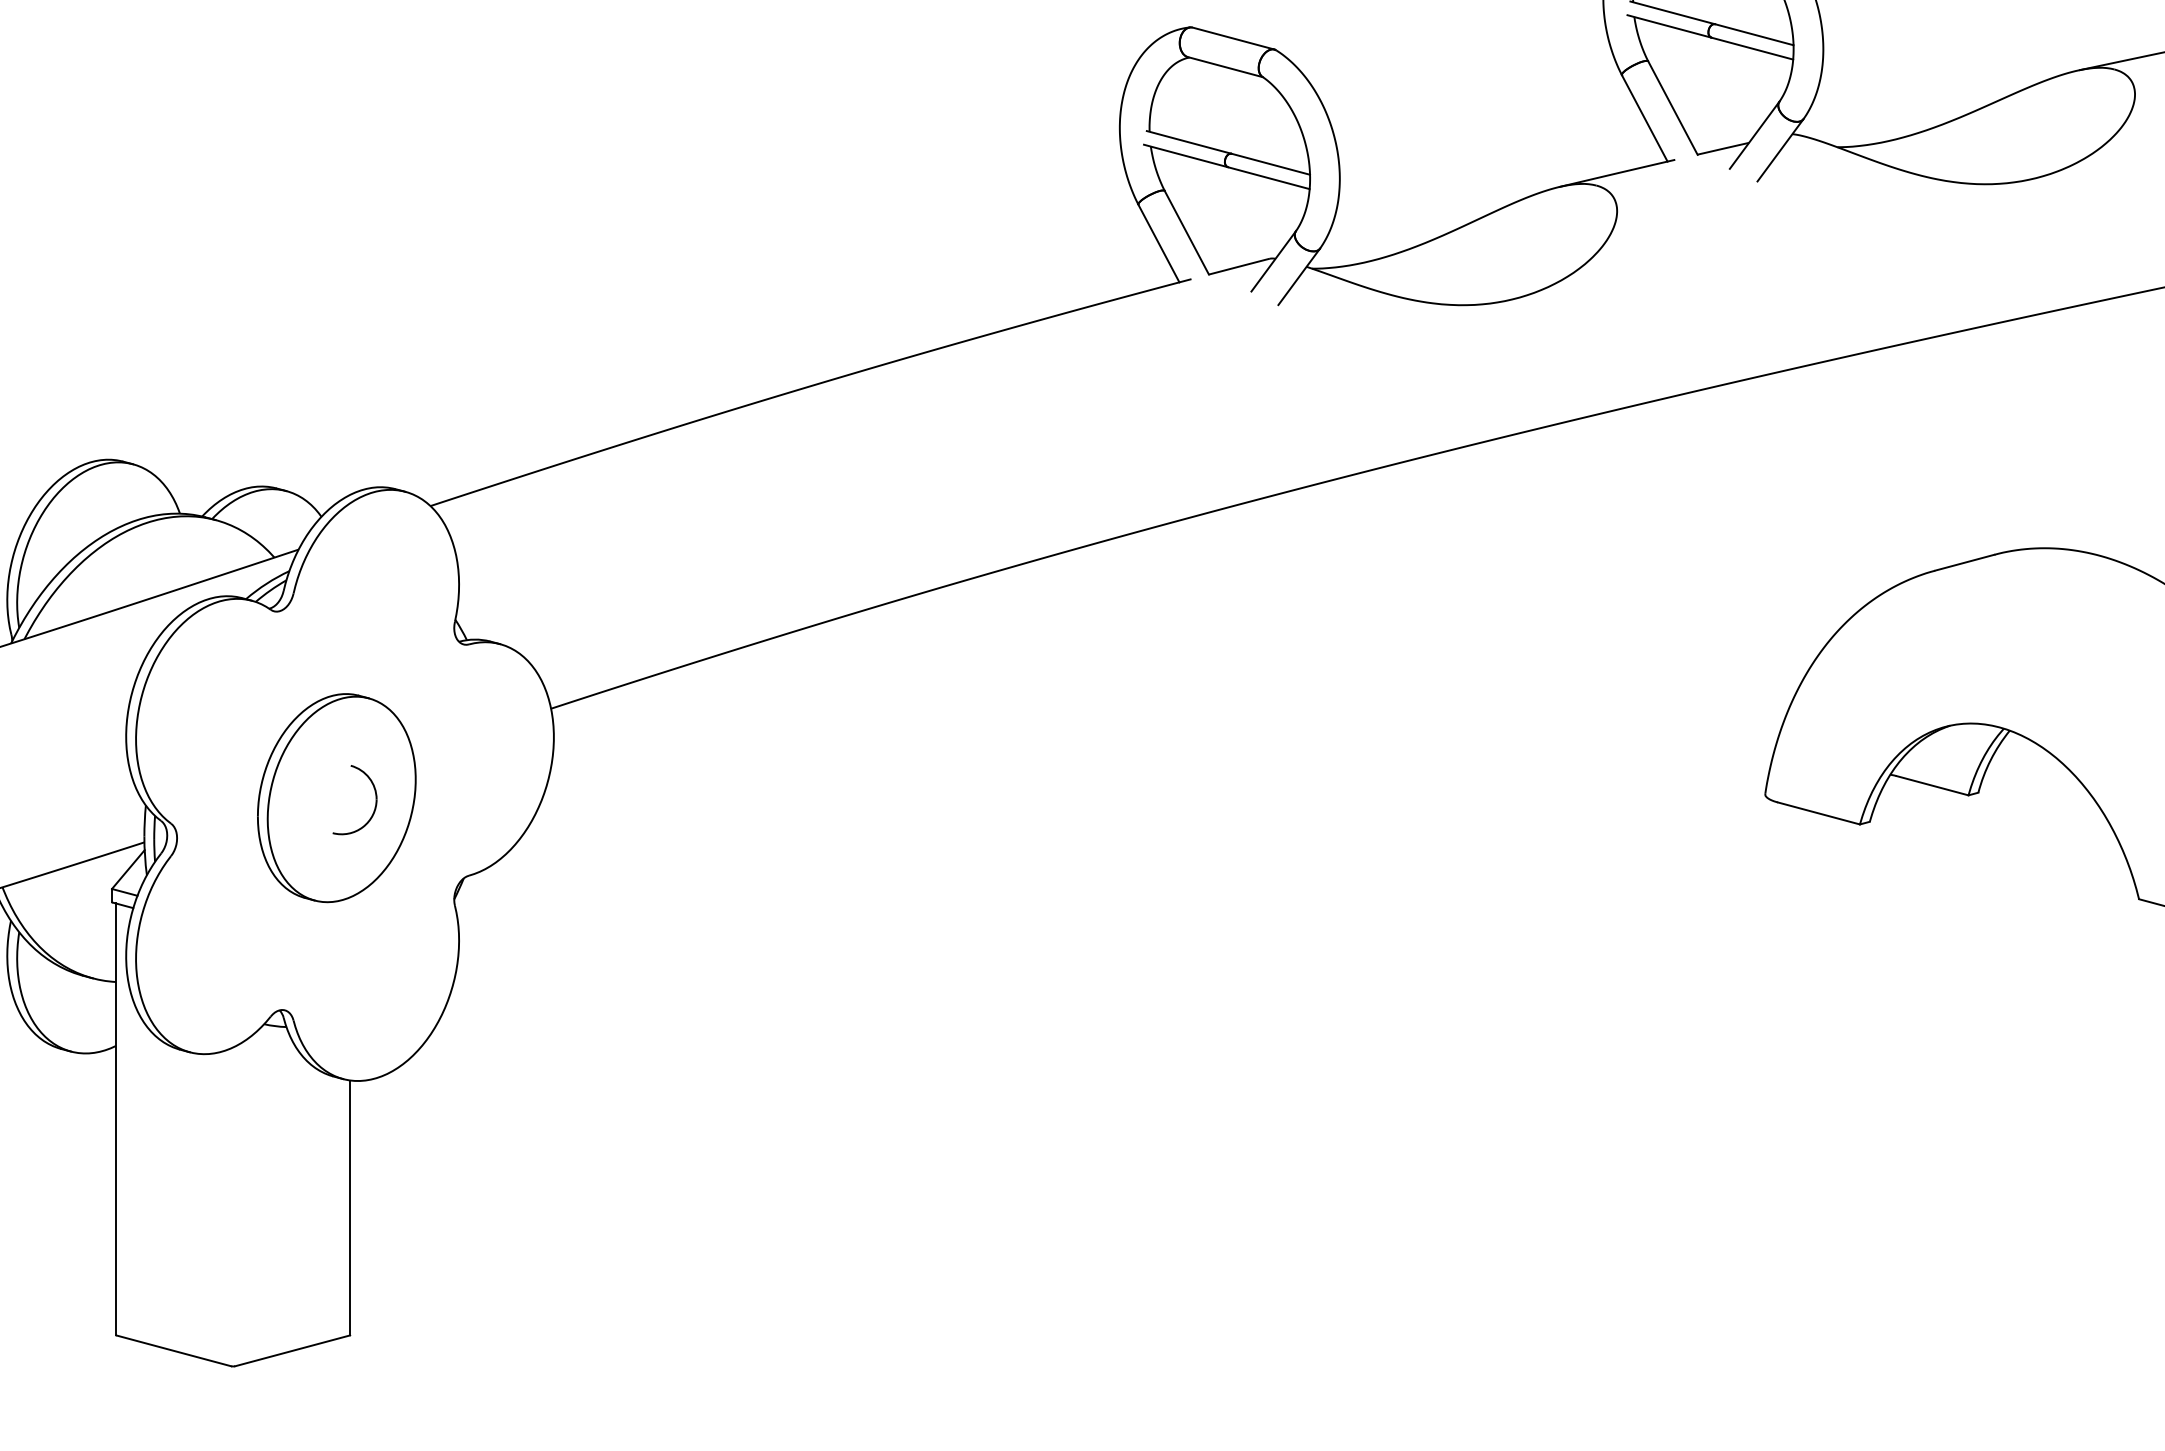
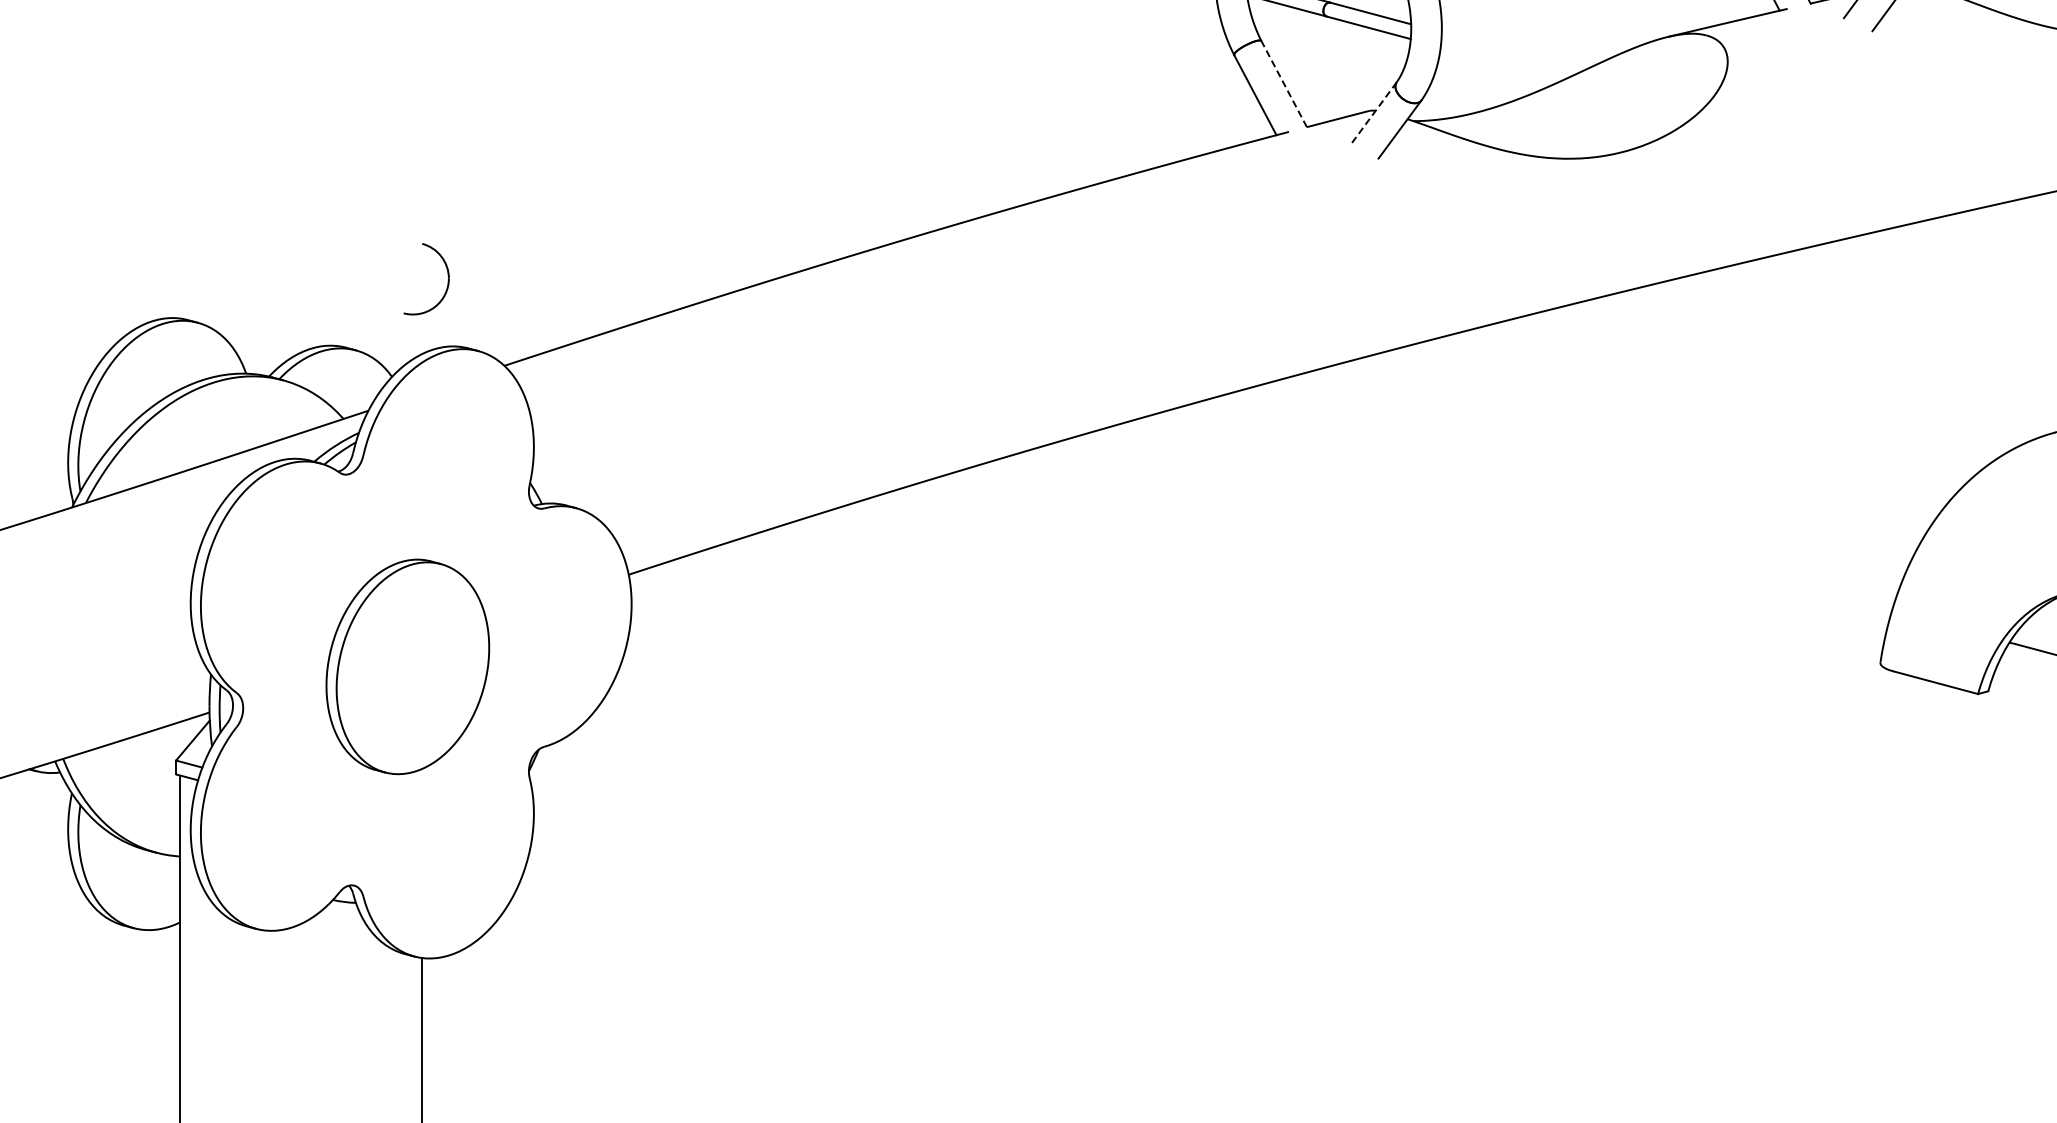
line: (1186, 232) -> (1283, 83), solid -> dashed
line: (1273, 261) -> (1373, 113), solid -> dashed
part: (375, 800) -> (447, 279), moved

